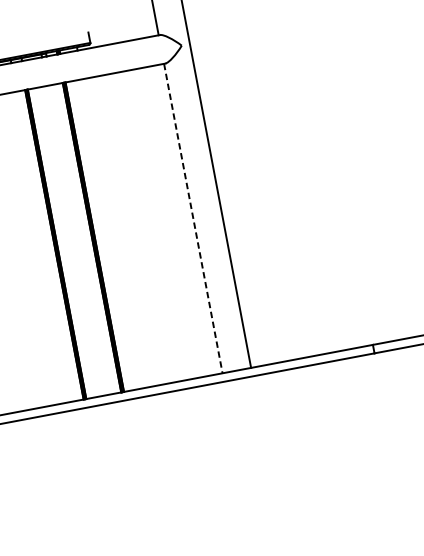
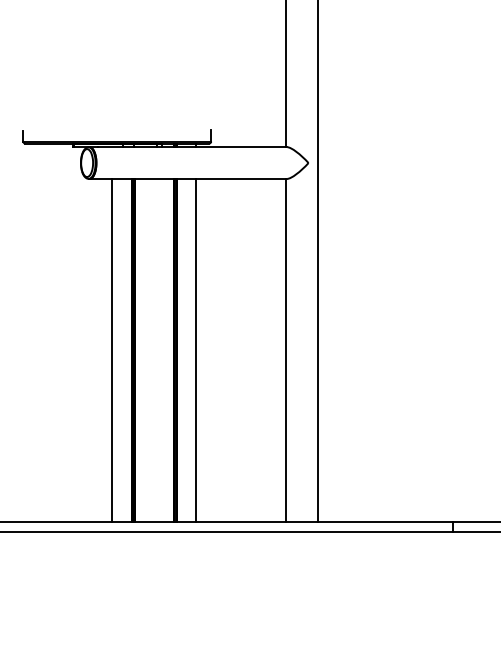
line: (192, 218) -> (285, 350), dashed -> solid
line: (111, 233) -> (195, 350), added
line: (36, 248) -> (112, 350), added

